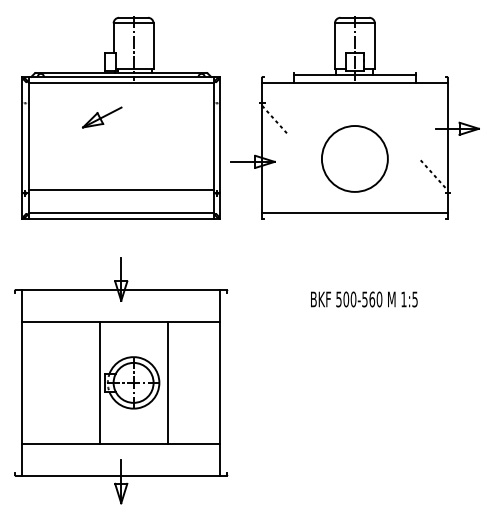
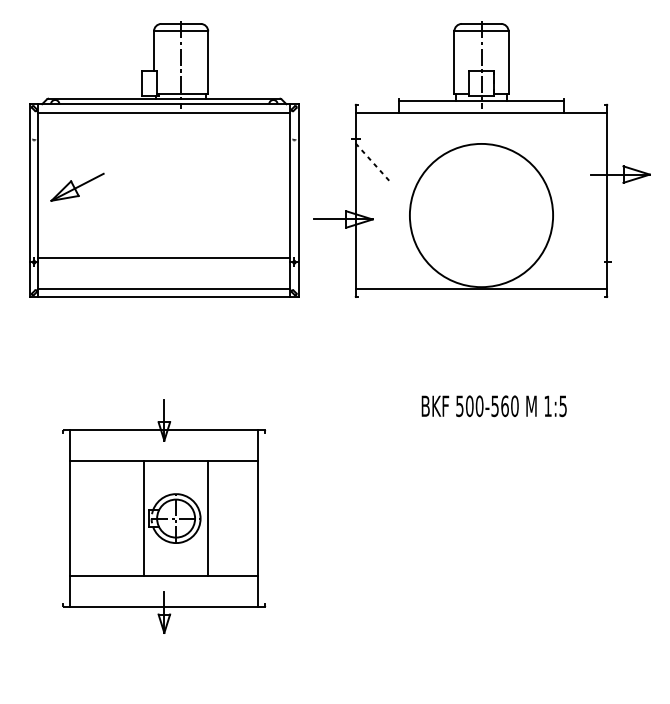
part: (102, 116) -> (77, 186), moved
circle: (354, 158) -> (481, 215), size x1.6
line: (433, 175) -> (588, 237), removed
part: (121, 380) -> (164, 516), size x0.7

